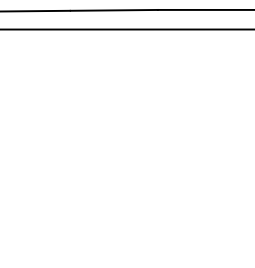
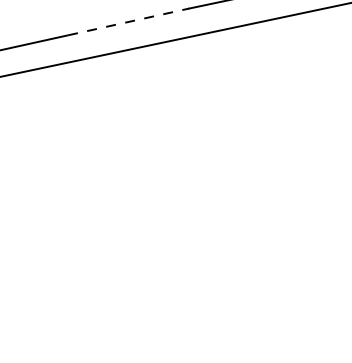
line: (114, 10) -> (129, 22), solid -> dashed

